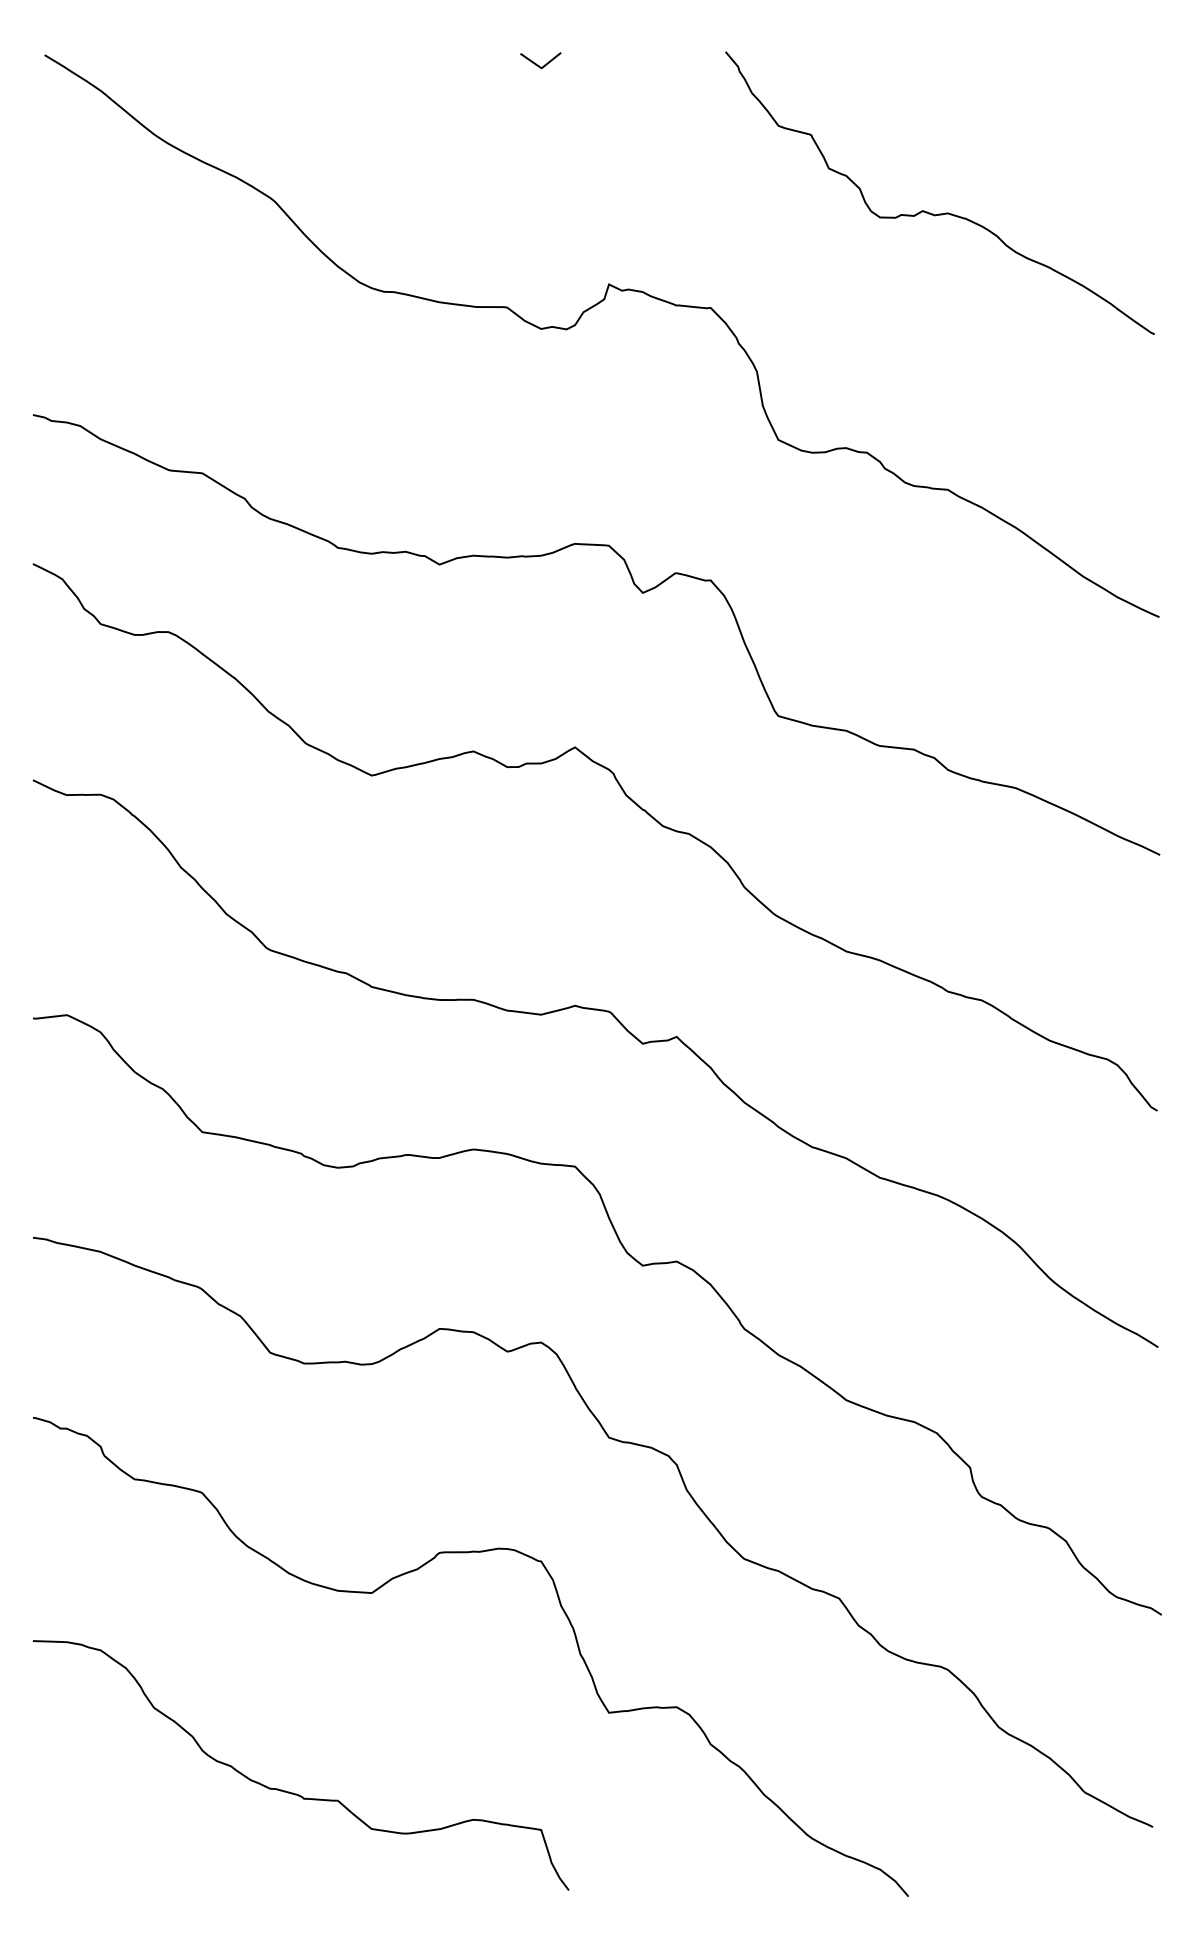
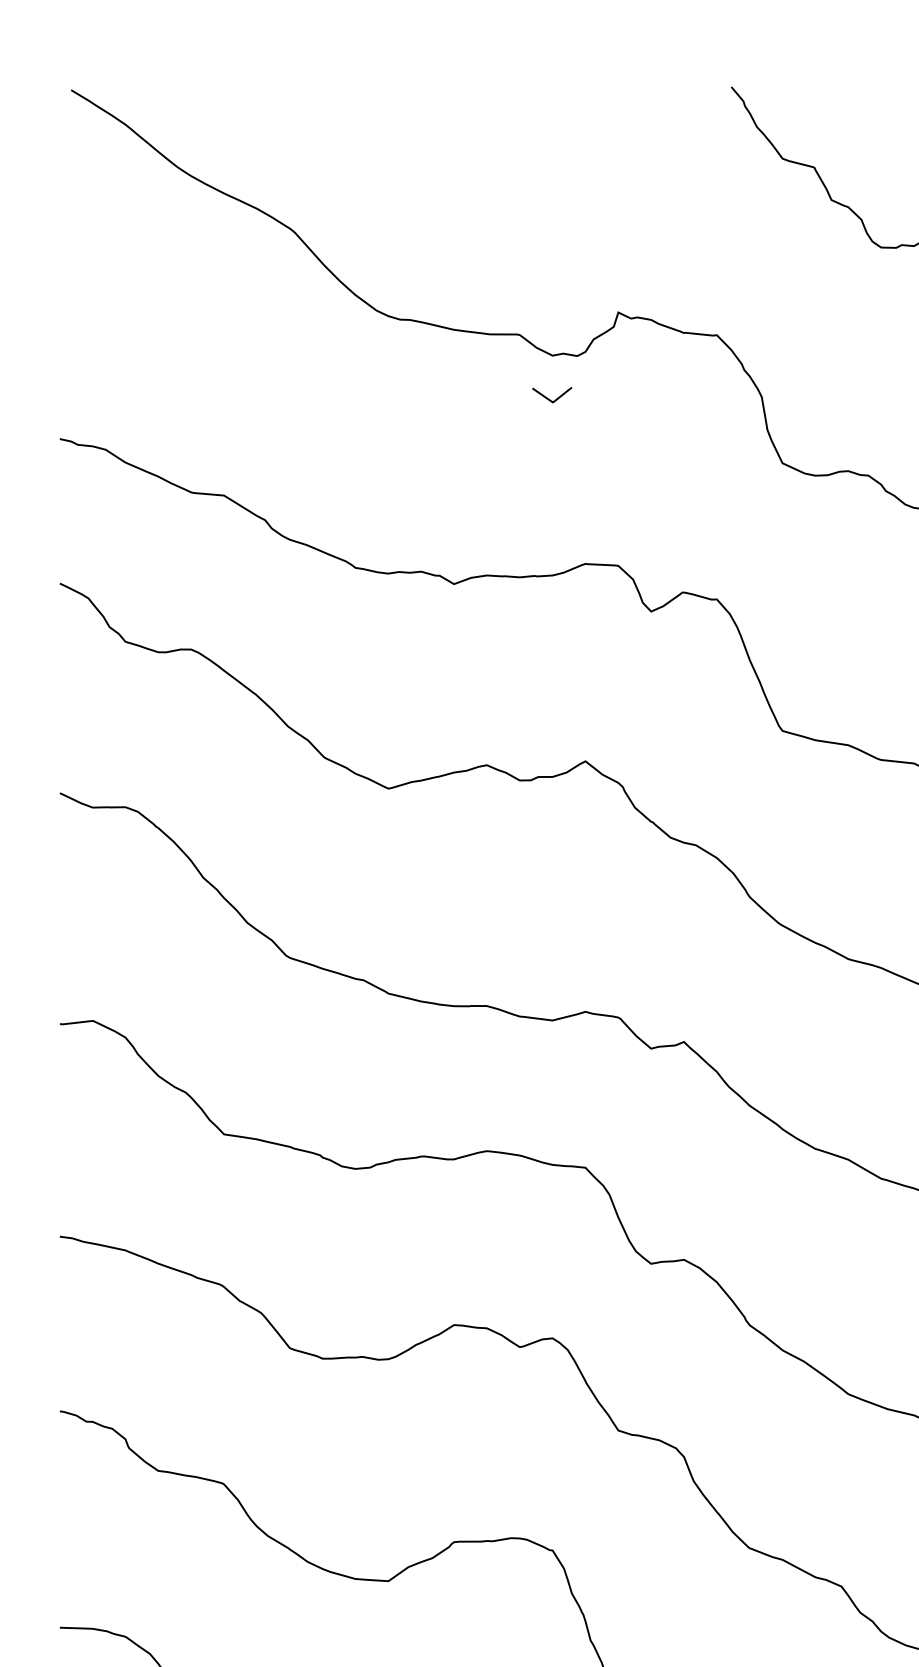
curve: (536, 63) -> (548, 397), moved

